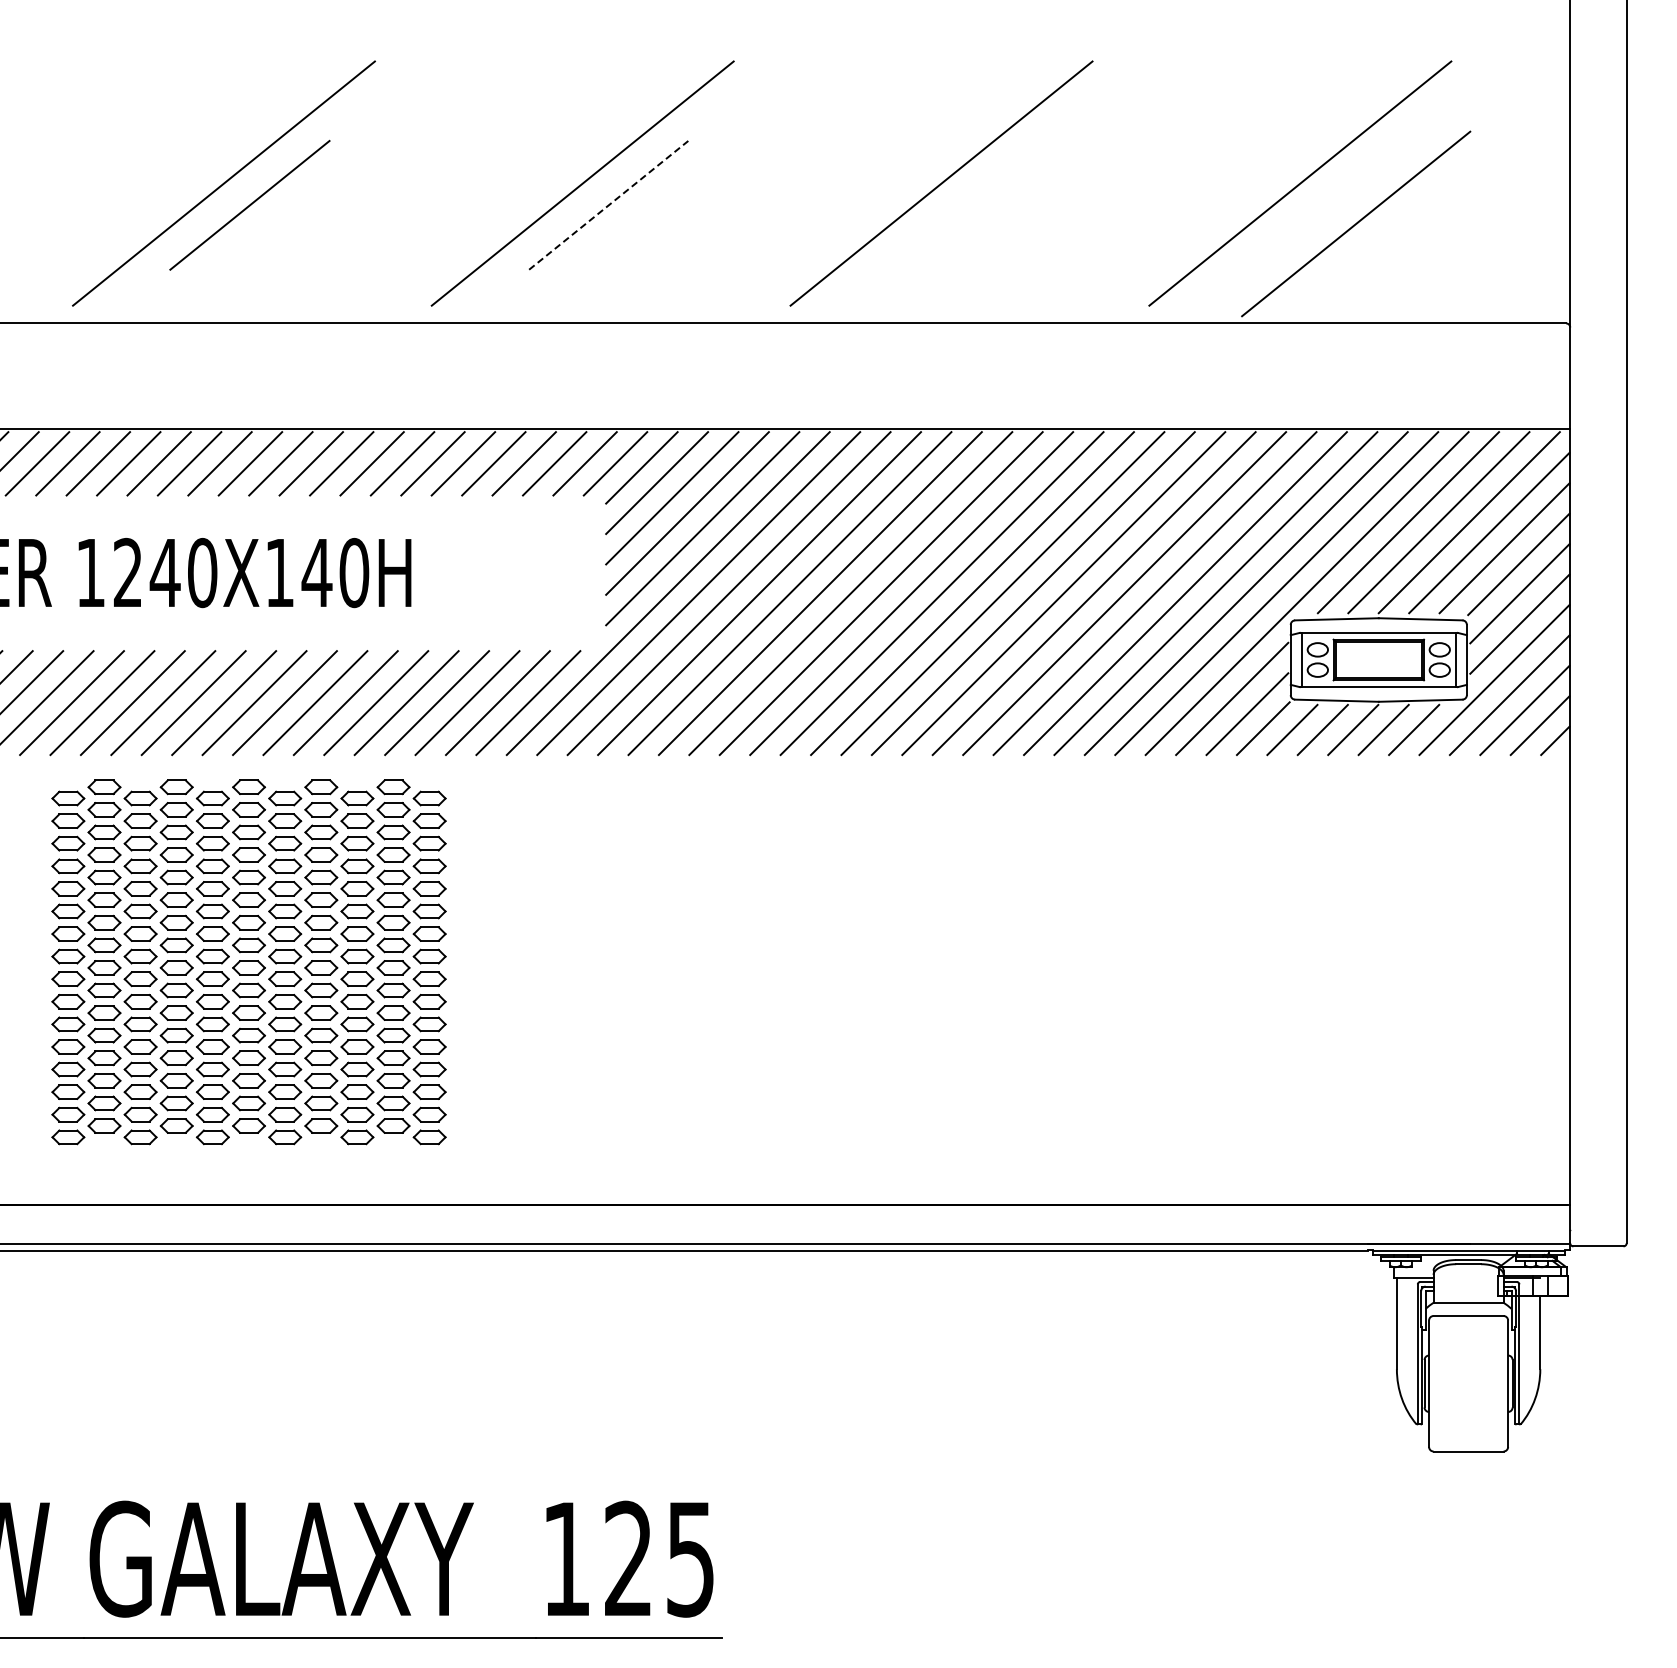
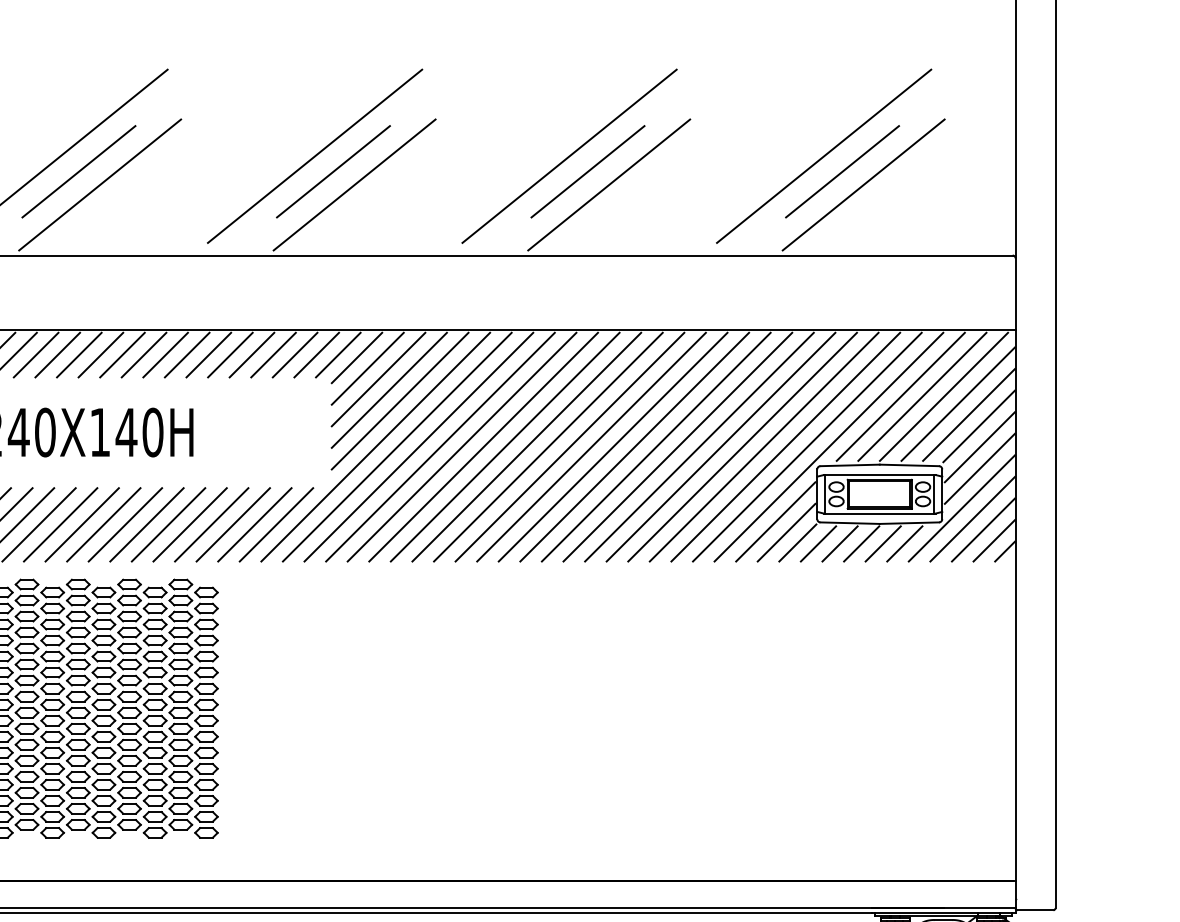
line: (967, 204) -> (587, 171), added
line: (609, 205) -> (334, 171), dashed -> solid
line: (1325, 205) -> (841, 171), added
line: (279, 223) -> (99, 184), added
line: (638, 223) -> (354, 184), added
line: (997, 223) -> (609, 184), added

